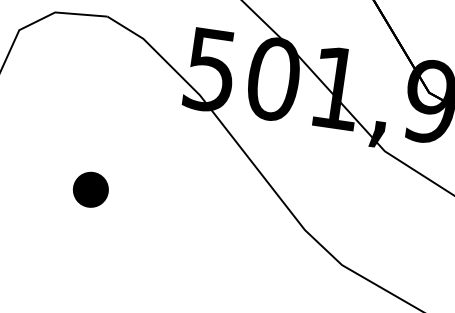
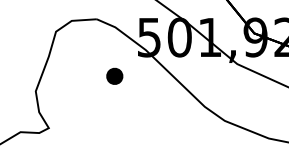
part: (90, 187) -> (114, 75), moved

